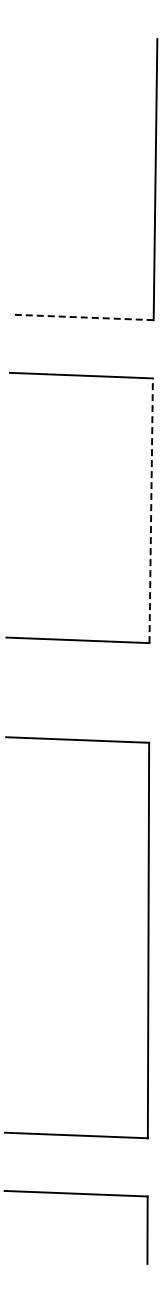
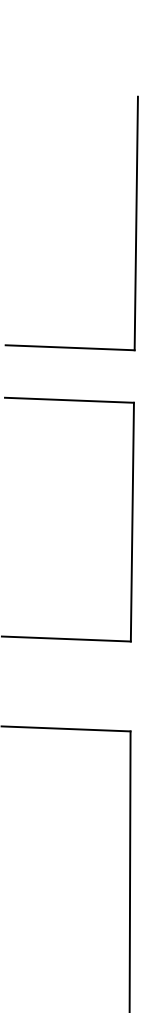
line: (82, 317) -> (70, 347), dashed -> solid
line: (151, 510) -> (132, 521), dashed -> solid

